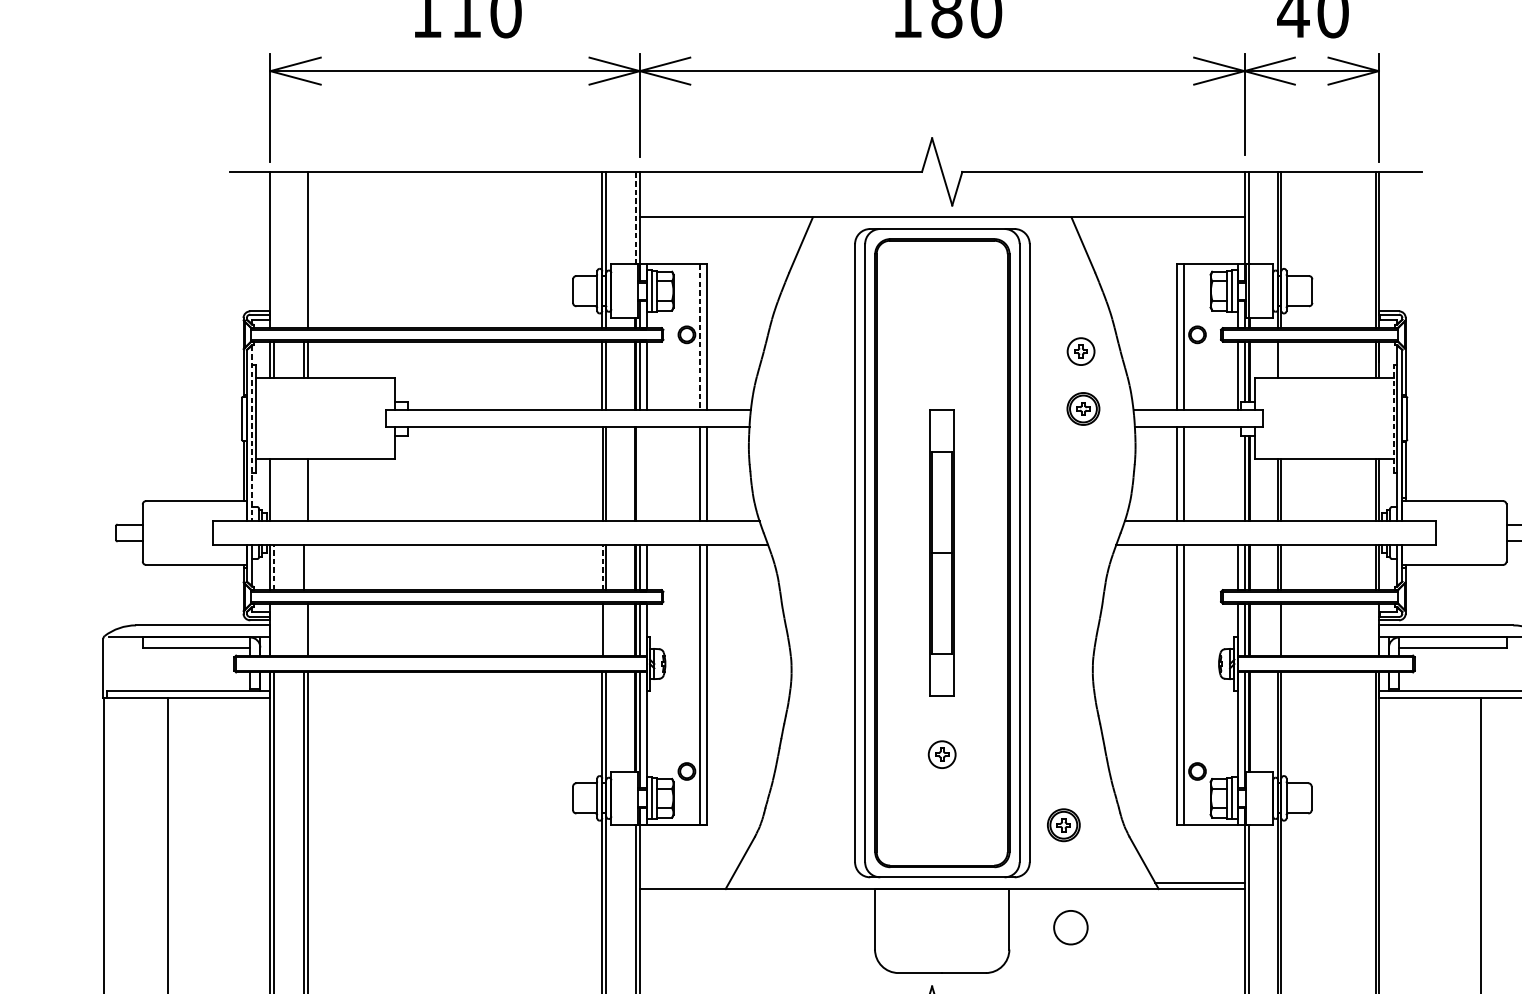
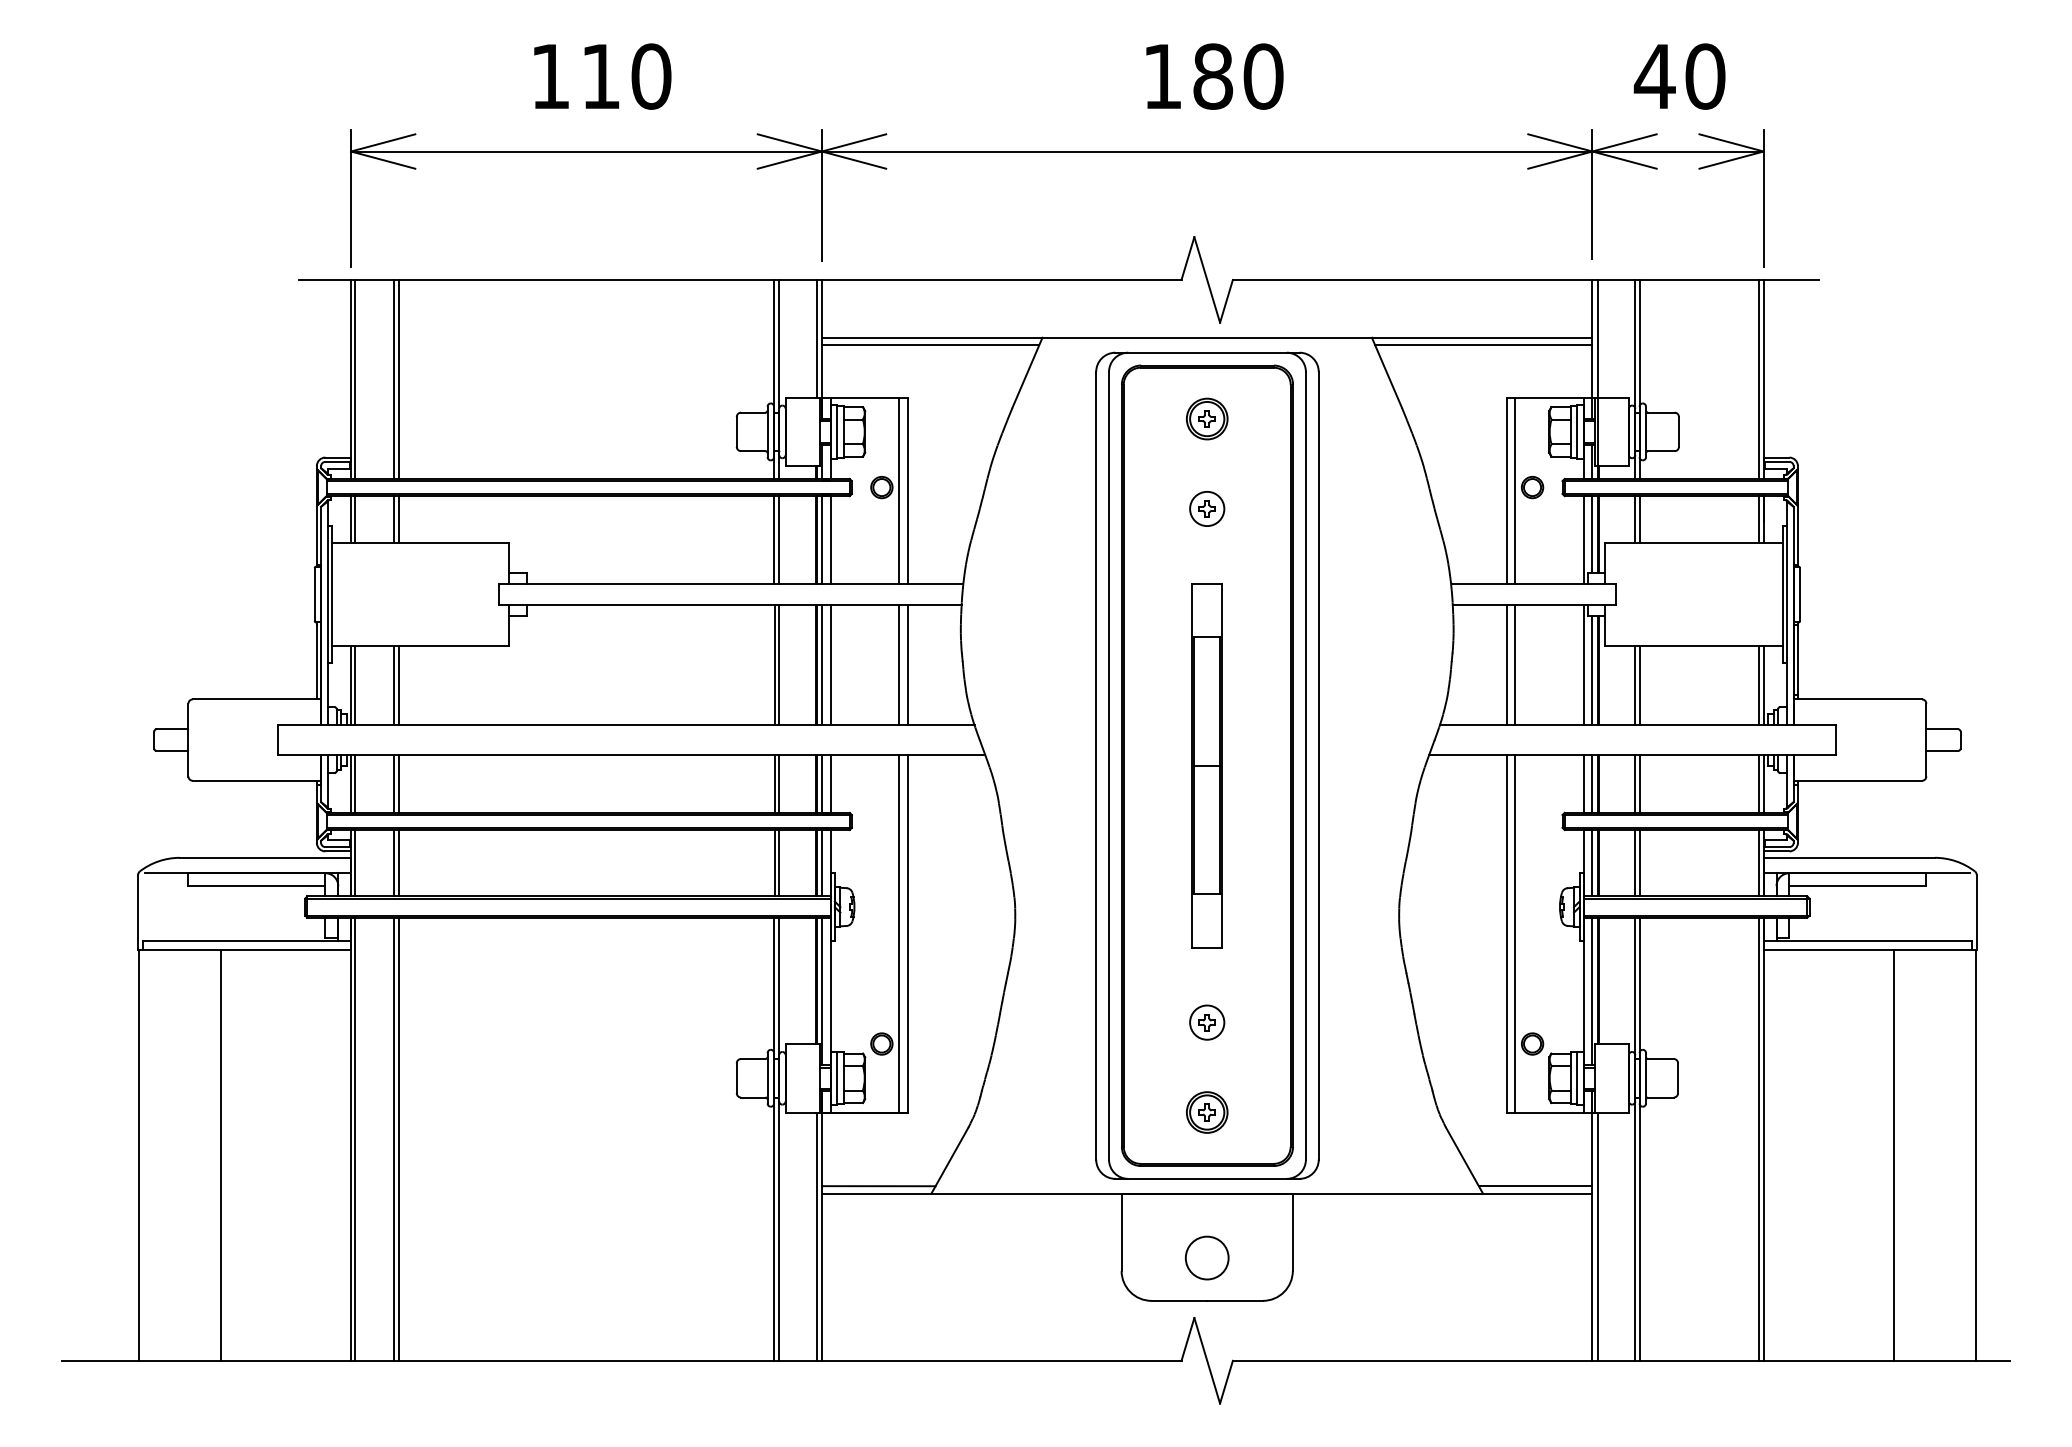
line: (635, 217) -> (816, 338), dashed -> solid
line: (725, 223) -> (930, 345), added
line: (1159, 223) -> (1483, 345), added
line: (273, 250) -> (355, 379), added
line: (303, 250) -> (393, 379), added
line: (700, 337) -> (899, 491), dashed -> solid
part: (1081, 351) -> (1207, 508), moved
line: (1281, 359) -> (1639, 519), added
part: (1083, 408) -> (1207, 418), moved
line: (1393, 418) -> (1782, 594), dashed -> solid
line: (251, 433) -> (327, 613), dashed -> solid
line: (639, 474) -> (821, 665), added
line: (646, 474) -> (830, 665), added
line: (1237, 474) -> (1583, 665), added
line: (273, 490) -> (355, 685), added
line: (303, 490) -> (393, 685), added
line: (273, 567) -> (355, 783), dashed -> solid
line: (308, 567) -> (399, 783), added
line: (602, 567) -> (774, 783), dashed -> solid
line: (273, 629) -> (355, 863), added
line: (303, 629) -> (393, 863), added
line: (606, 629) -> (779, 863), added
line: (1278, 629) -> (1635, 863), added
line: (1375, 629) -> (1759, 863), added
part: (1064, 825) -> (1207, 1112), moved
line: (684, 883) -> (878, 1186), added
circle: (1070, 927) -> (1206, 1257), moved

